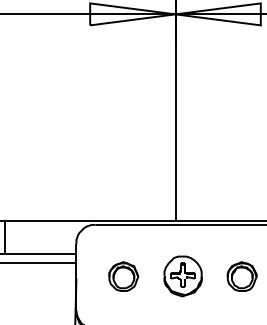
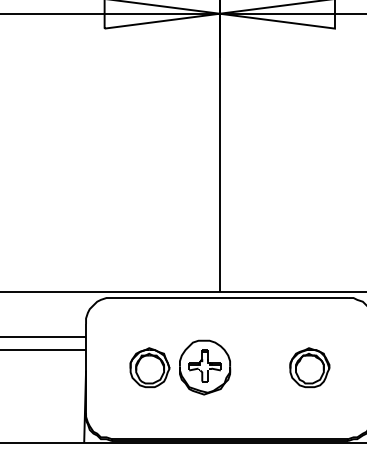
part: (183, 276) -> (205, 367), moved

